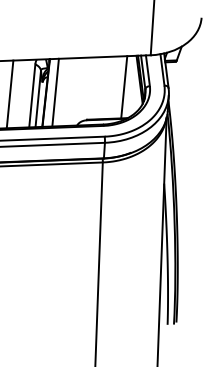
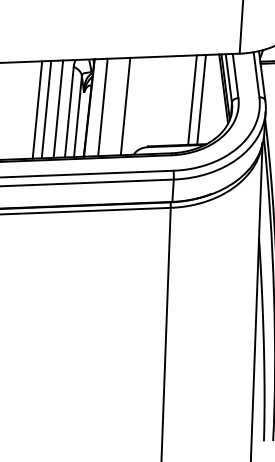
line: (117, 87) -> (191, 100), added
line: (71, 91) -> (125, 105), added
line: (24, 93) -> (58, 108), added
line: (16, 94) -> (46, 110), added

